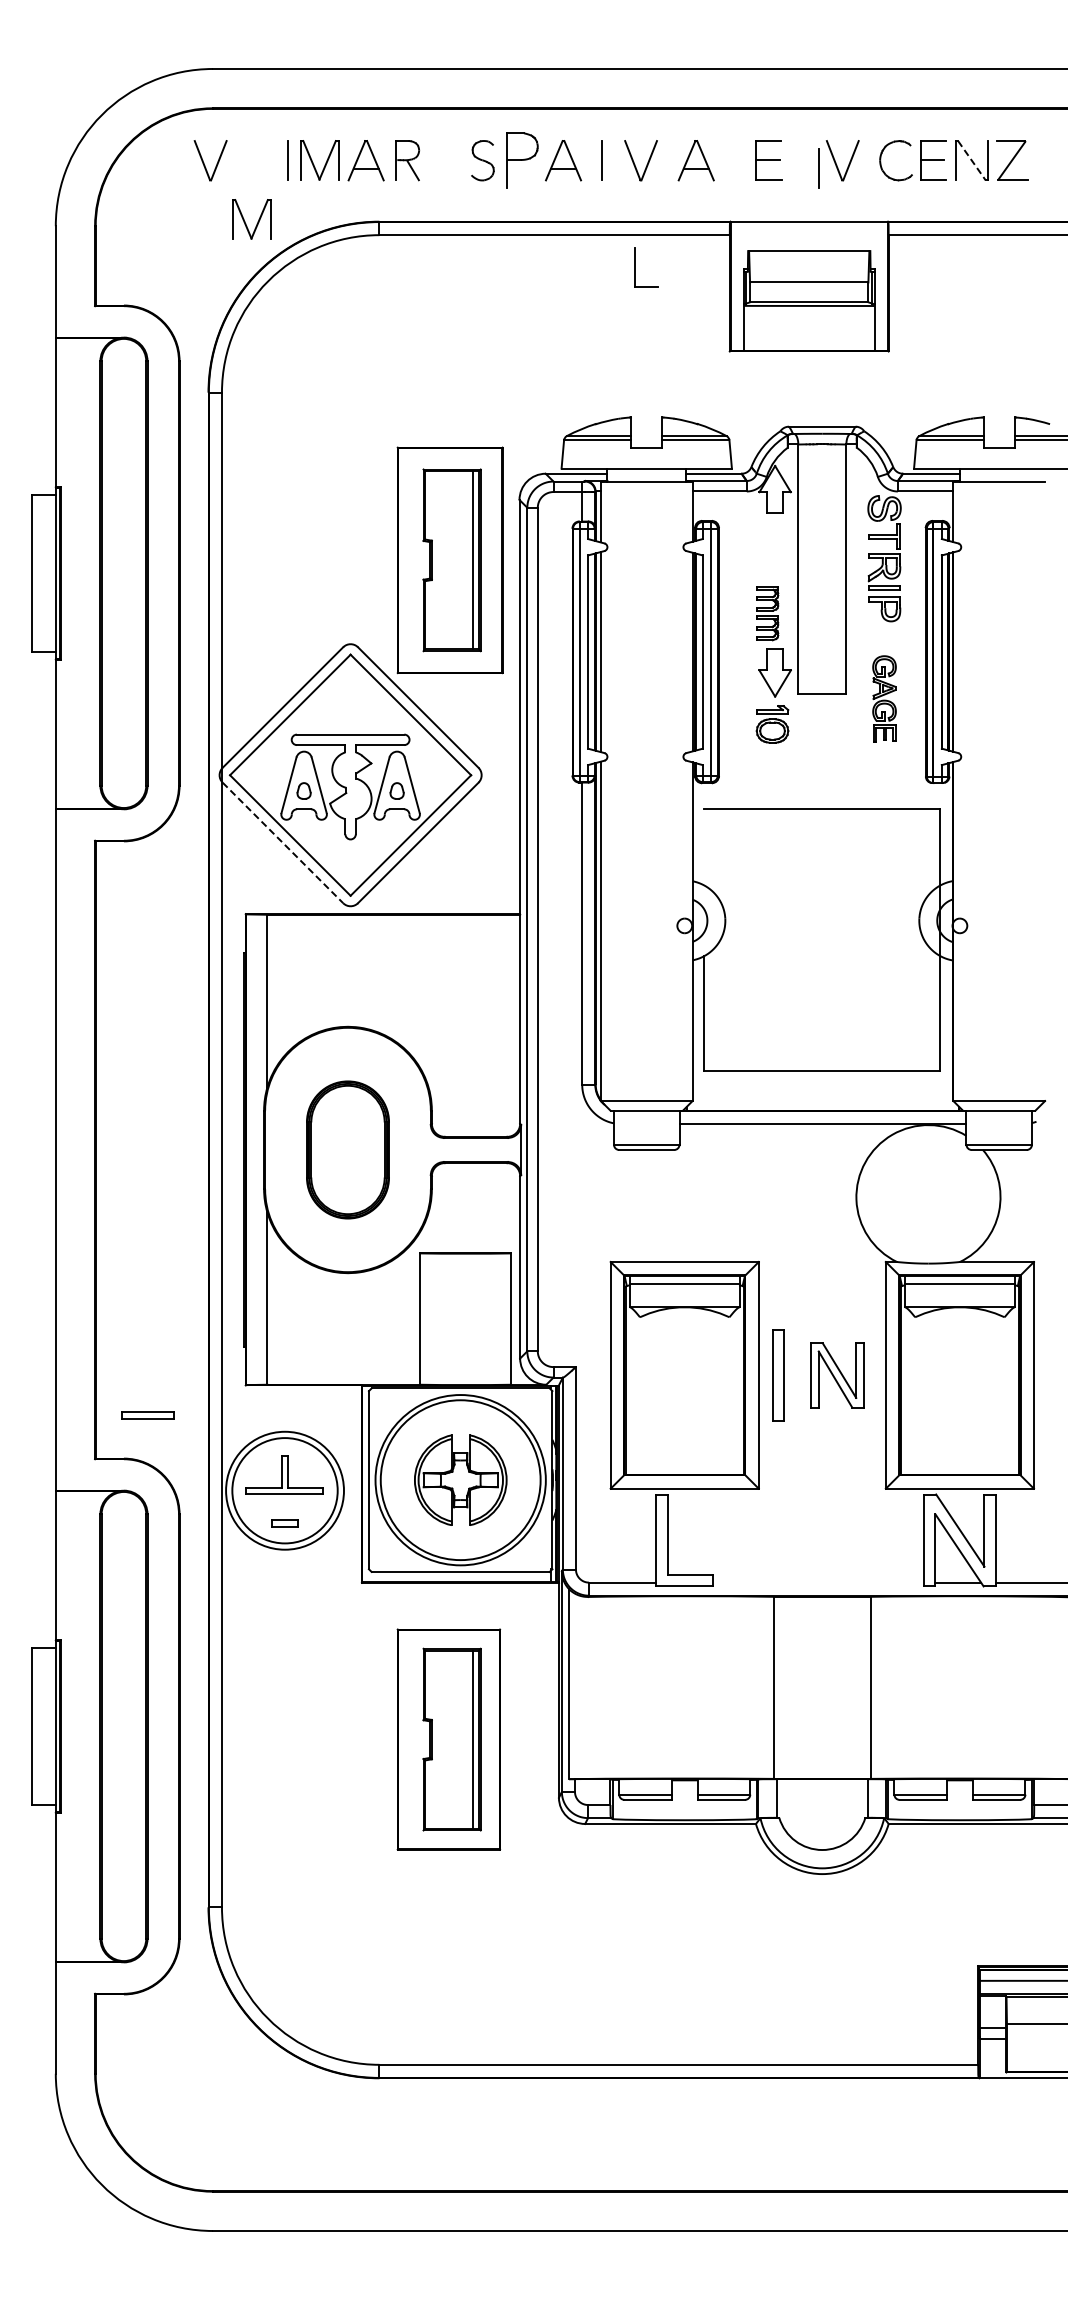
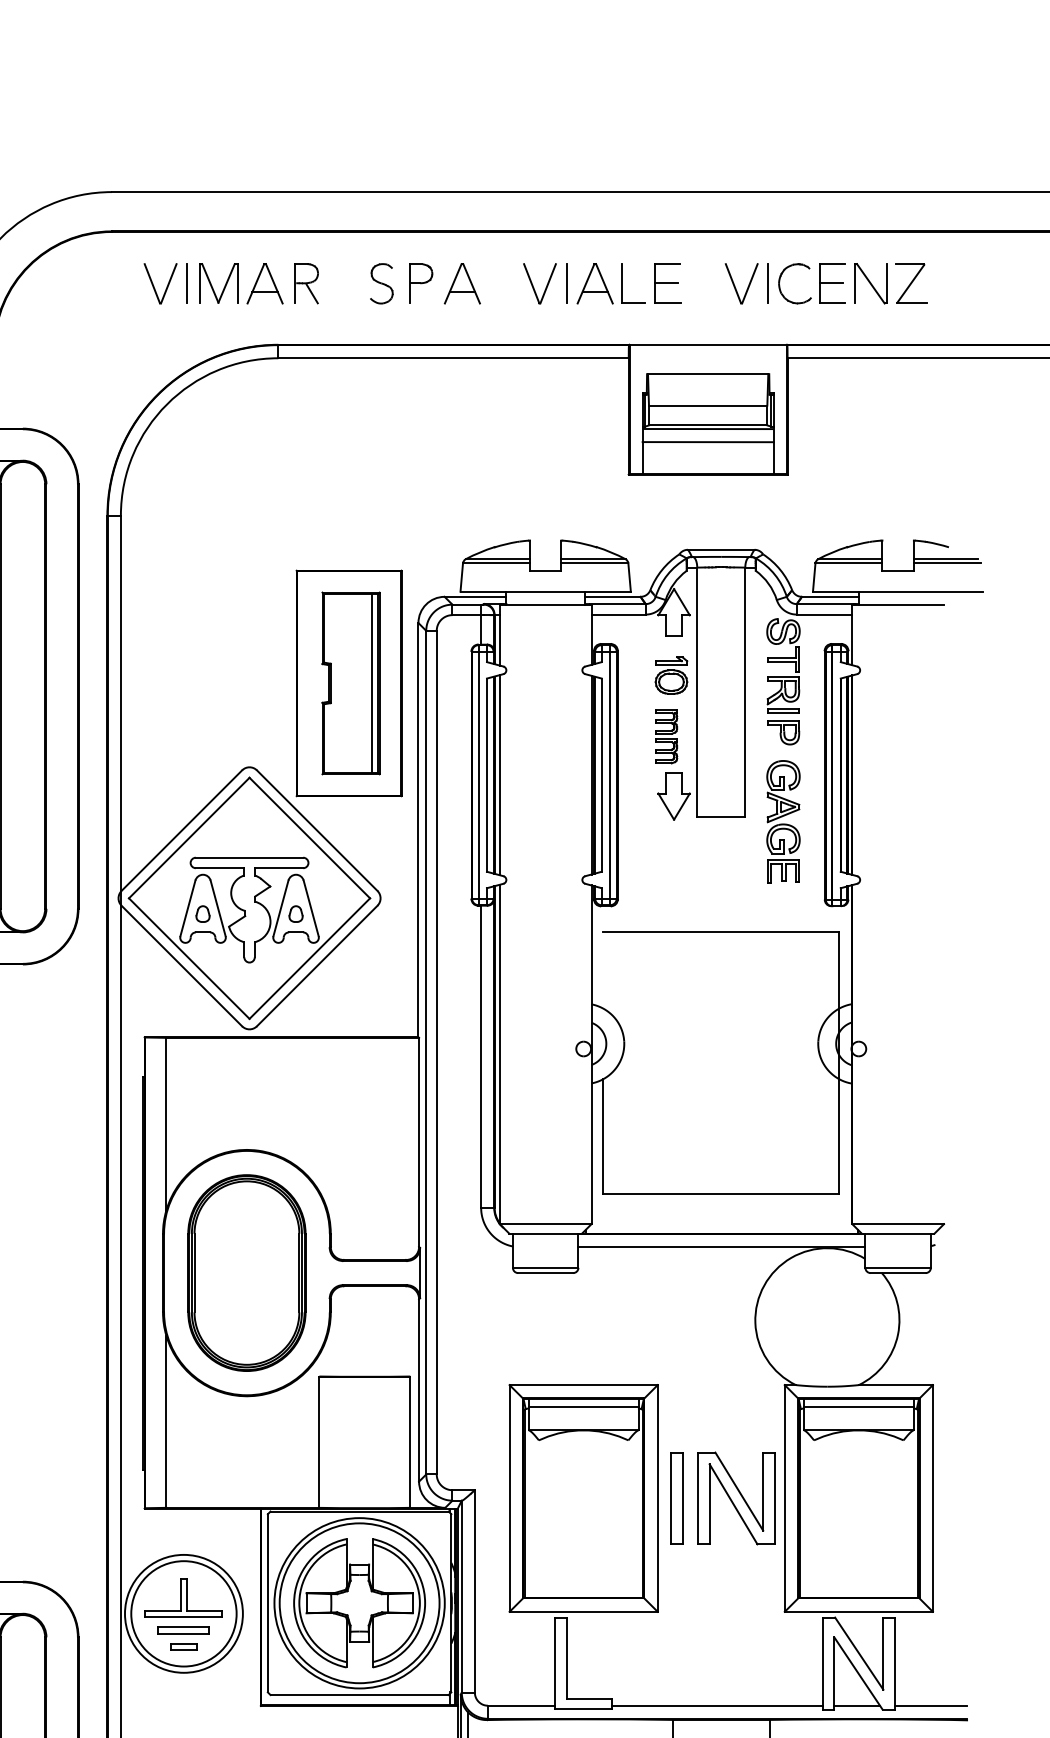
part: (522, 160) -> (421, 283), size x0.71
line: (601, 160) -> (566, 283), moved
line: (972, 161) -> (871, 284), dashed -> solid
part: (204, 162) -> (154, 285), moved
line: (818, 168) -> (767, 283), moved
part: (245, 221) -> (144, 344), removed
part: (635, 267) -> (622, 283), moved
line: (808, 319) -> (707, 442), added
part: (884, 698) -> (783, 821), size x1.43
part: (772, 724) -> (671, 675), moved
line: (283, 843) -> (182, 966), dashed -> solid
part: (347, 1149) -> (246, 1272), size x1.43
part: (837, 1375) -> (736, 1498), size x1.43
part: (147, 1415) -> (183, 1630), moved
part: (460, 1480) -> (359, 1603), size x1.43
line: (818, 1582) -> (717, 1705), added

